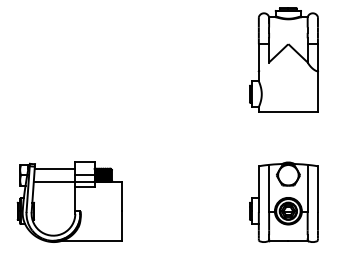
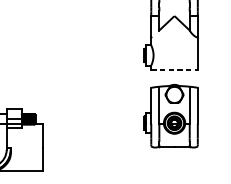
line: (288, 112) -> (174, 69), solid -> dashed
part: (283, 201) -> (170, 115), moved

